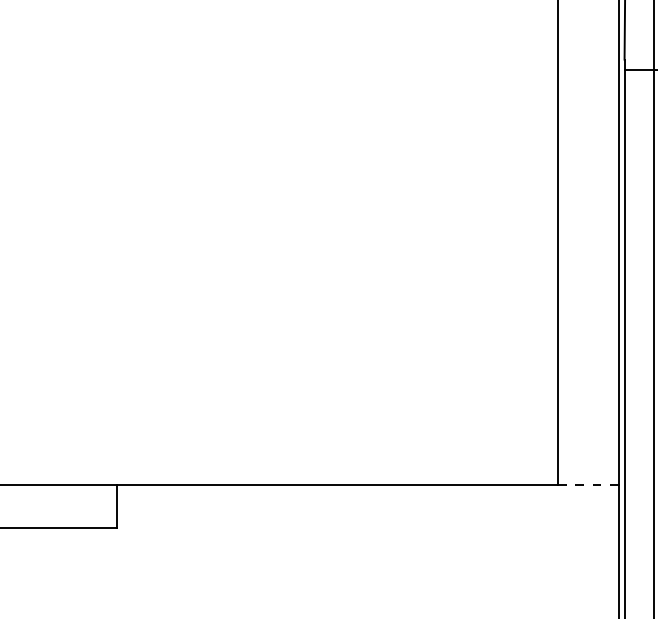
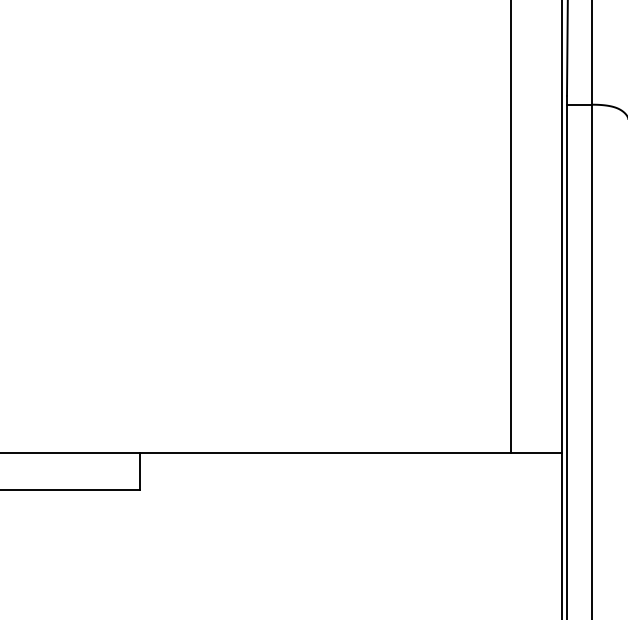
line: (588, 485) -> (536, 453), dashed -> solid

